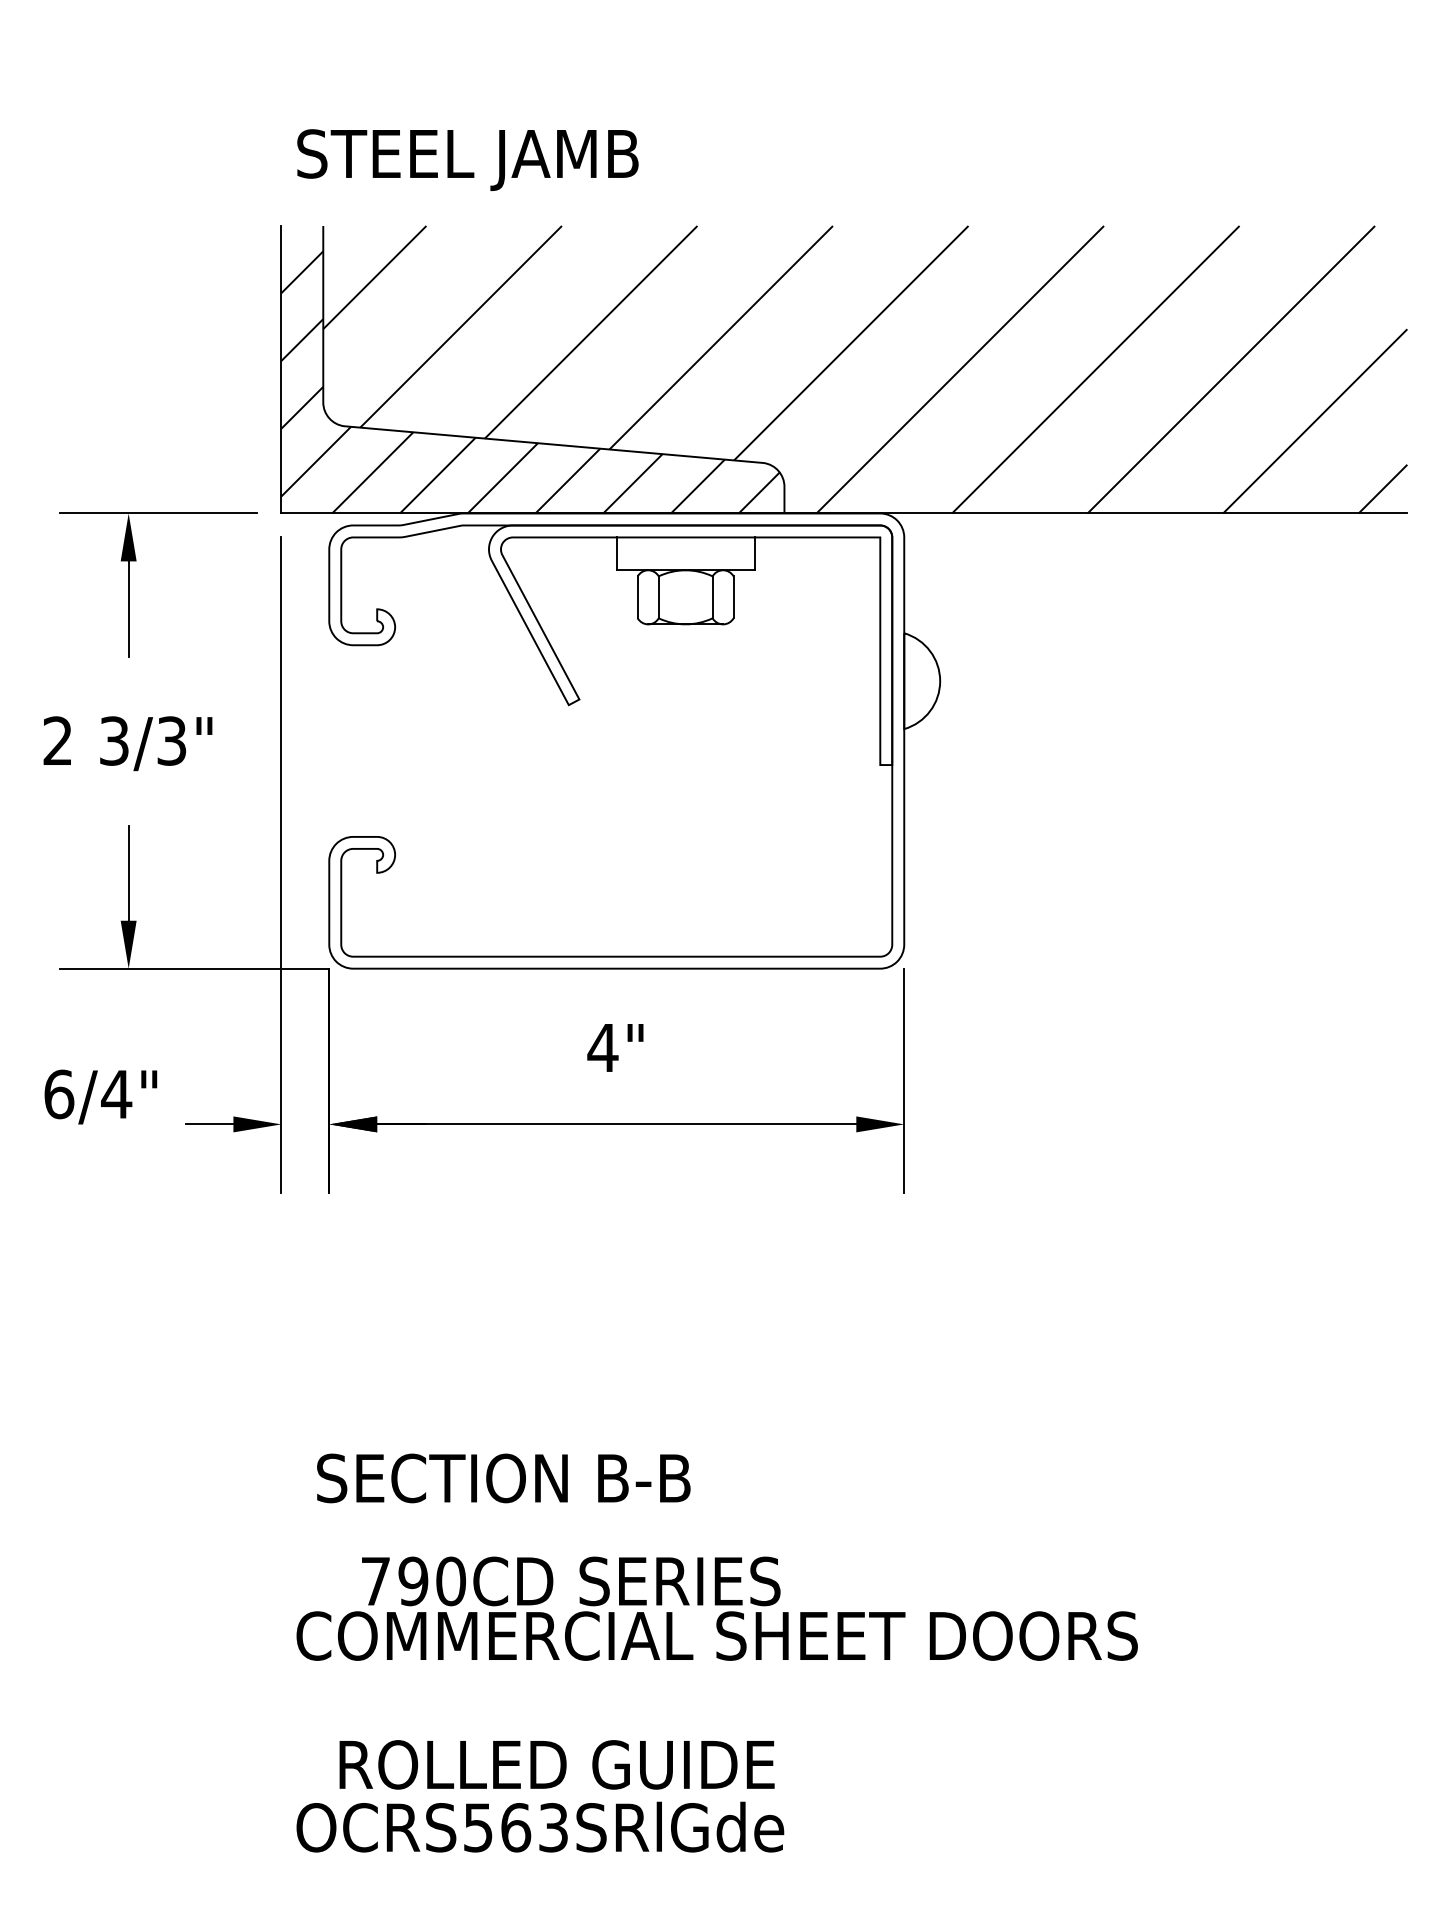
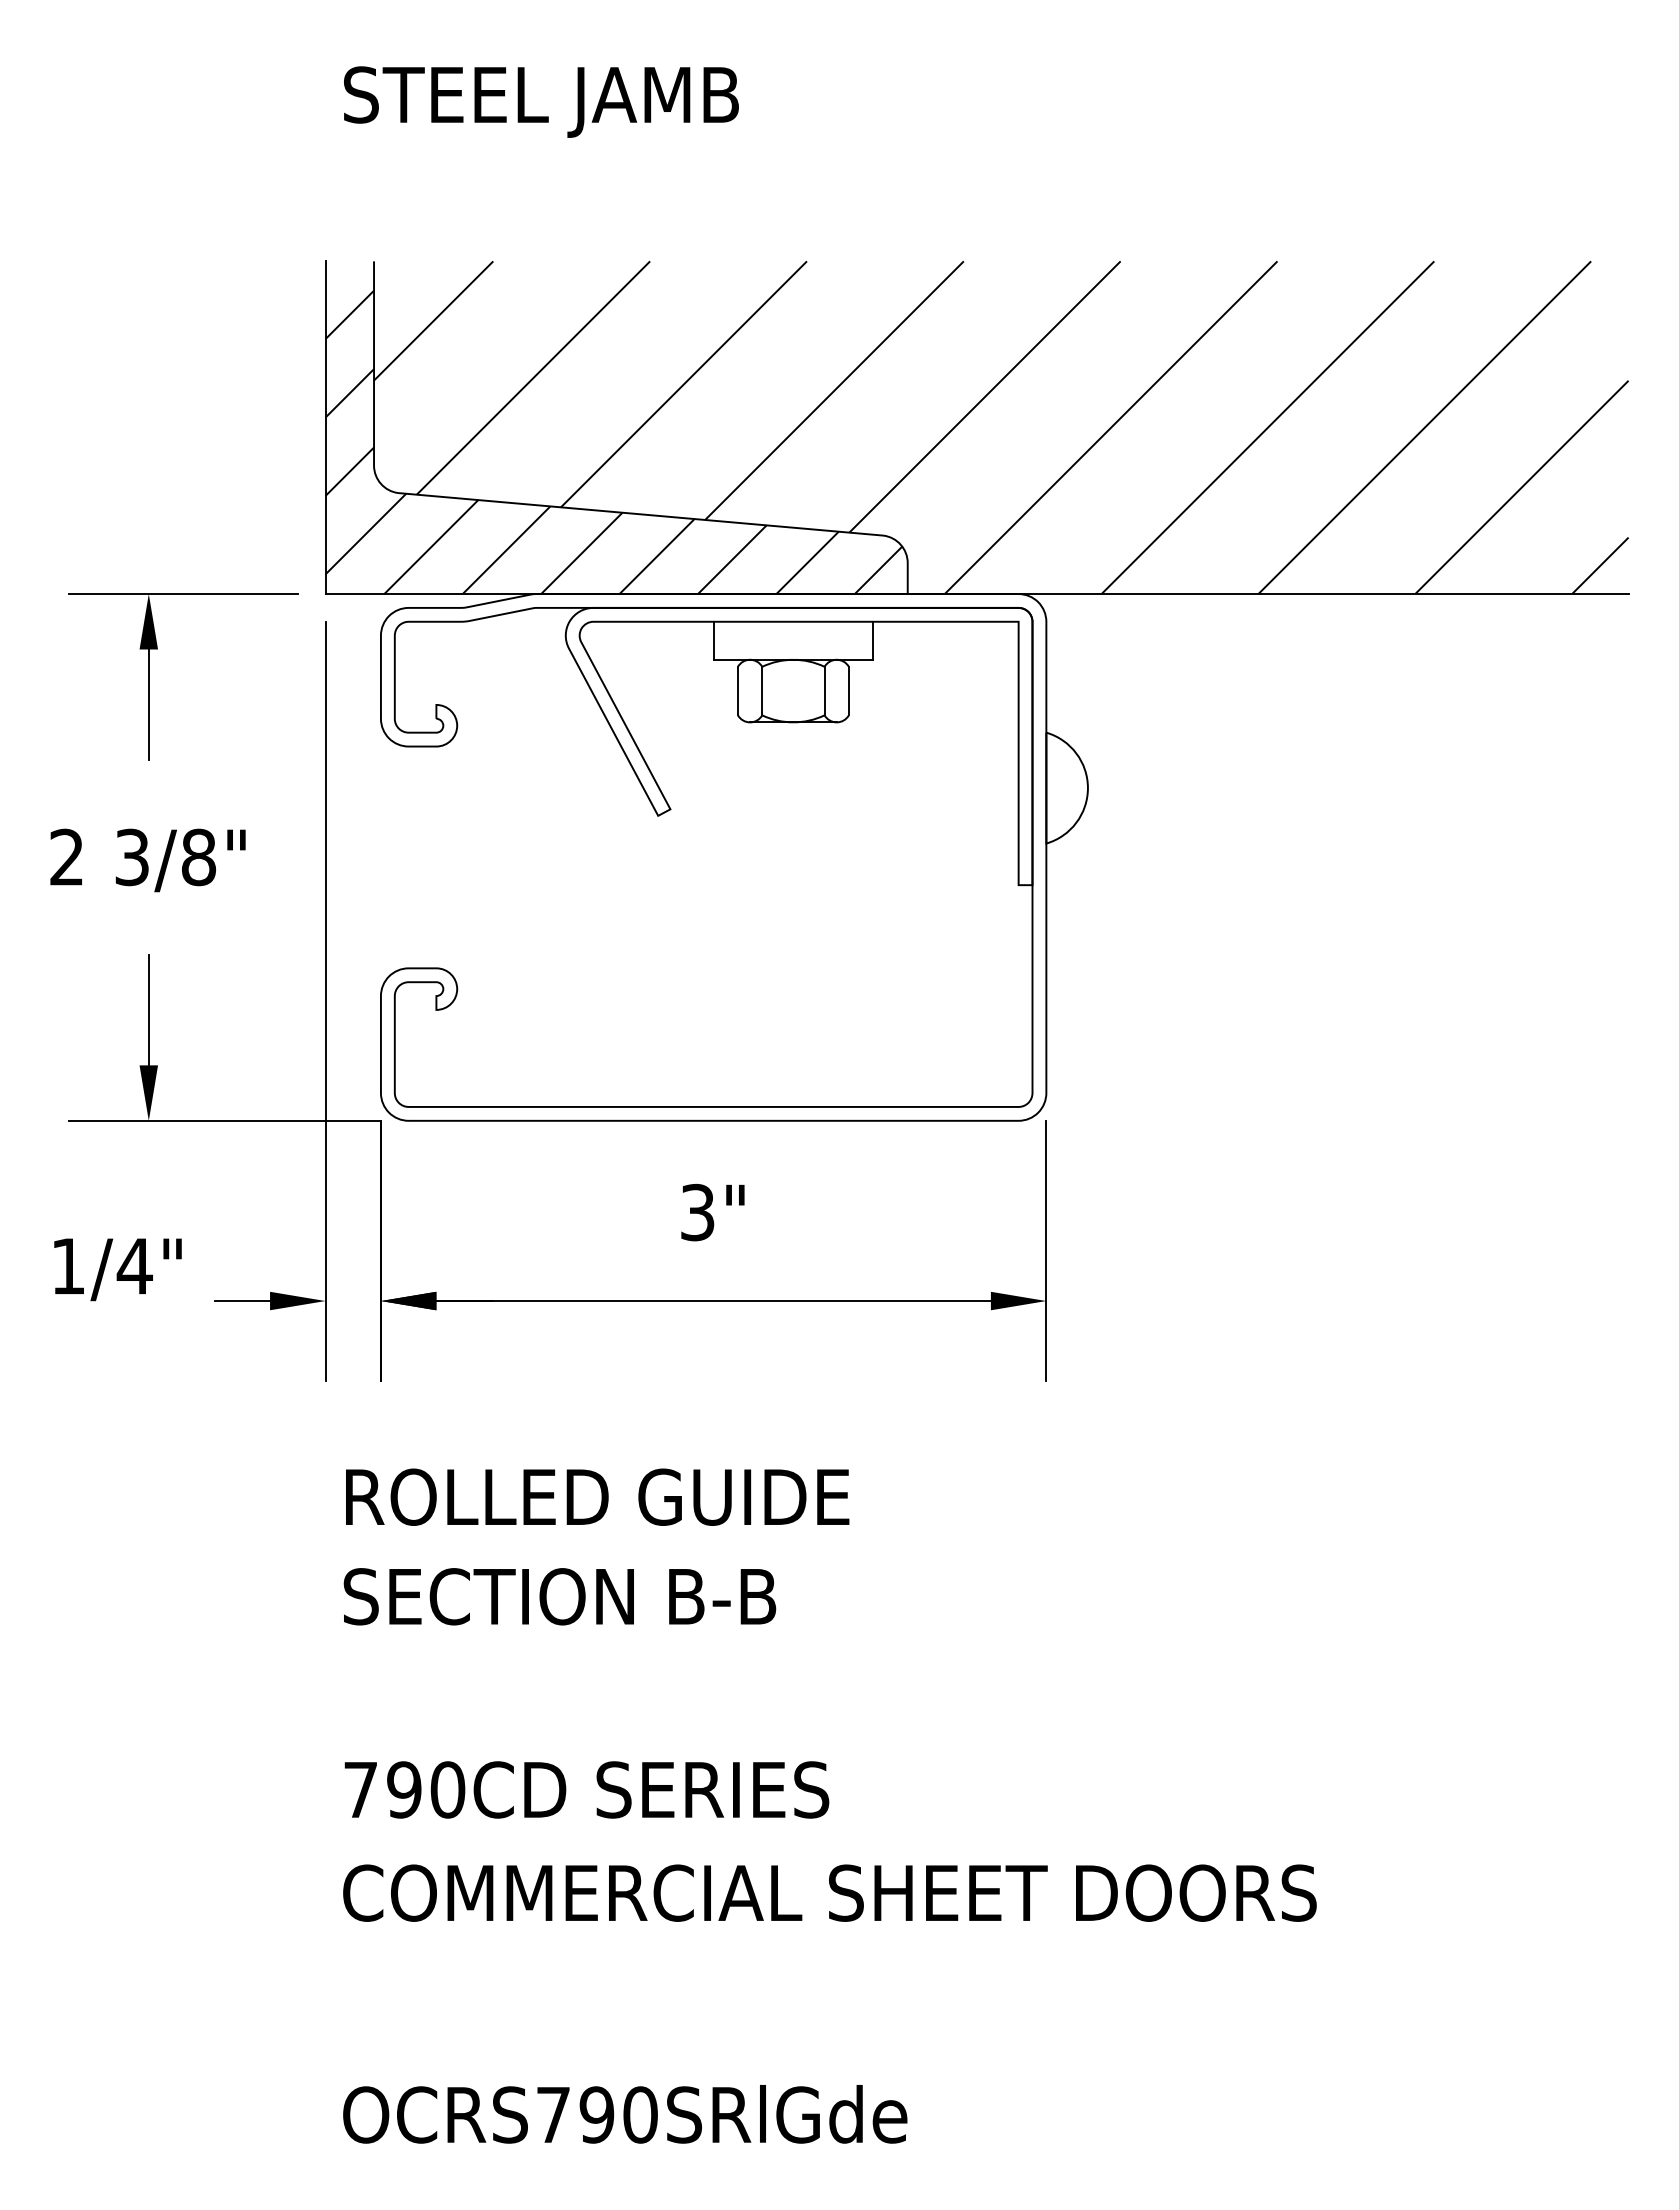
text: (467, 159) -> (541, 101), moved
text: (172, 741) -> (199, 857), 3/3" -> 3/8"
text: (602, 1047) -> (697, 1212), 4" -> 3"
text: (59, 1094) -> (68, 1266), 6/4" -> 1/4"
text: (503, 1478) -> (559, 1596), moved
text: (570, 1581) -> (586, 1789), moved
text: (557, 1764) -> (597, 1496), moved
text: (516, 1827) -> (597, 2114), OCRS563SRlGde -> OCRS790SRlGde

